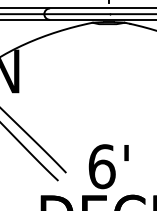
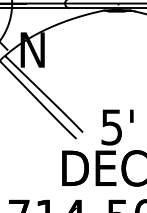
text: (102, 166) -> (112, 127), 6' -> 5'

